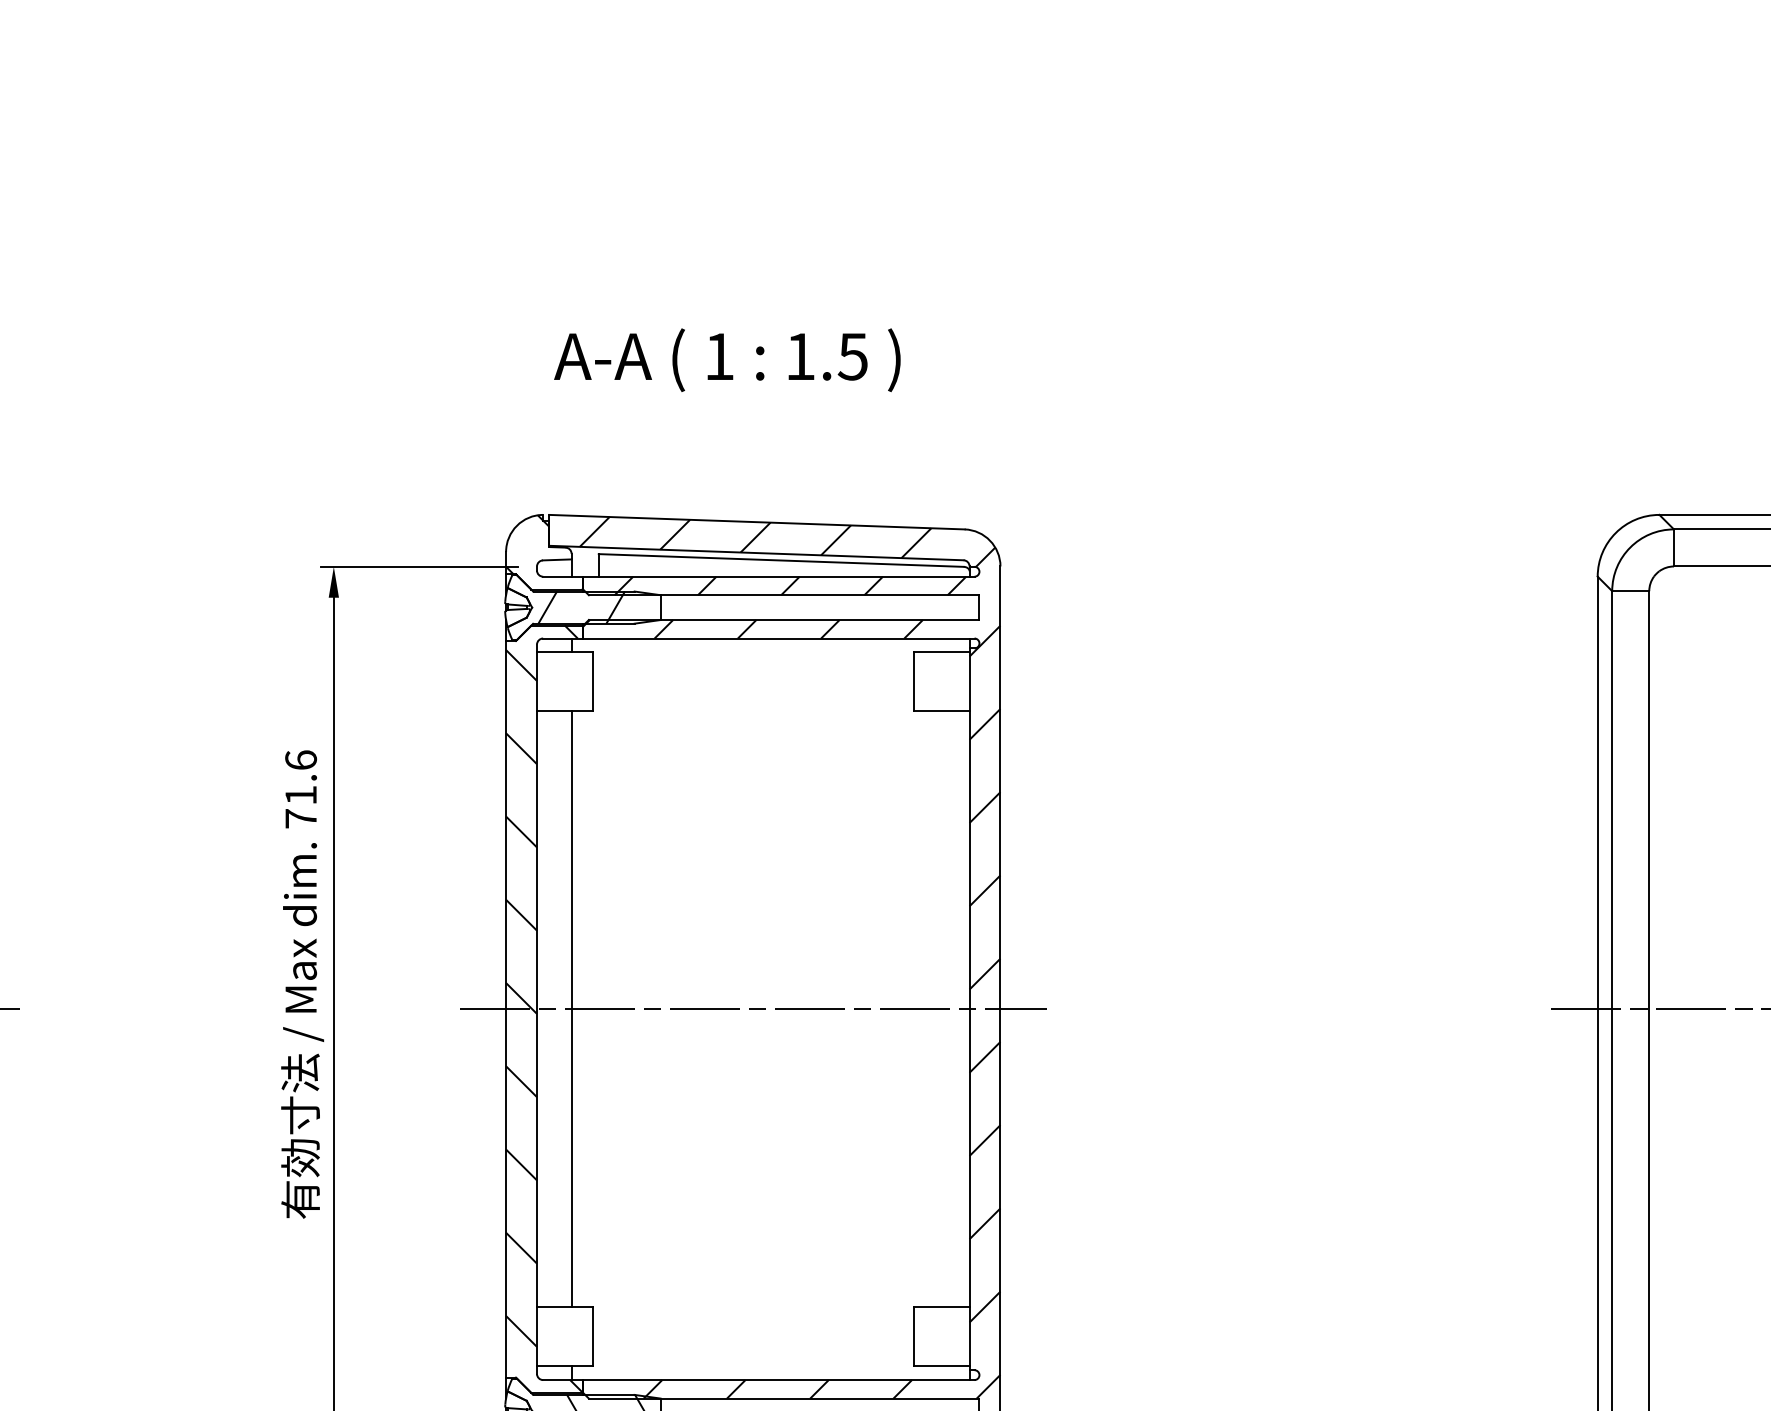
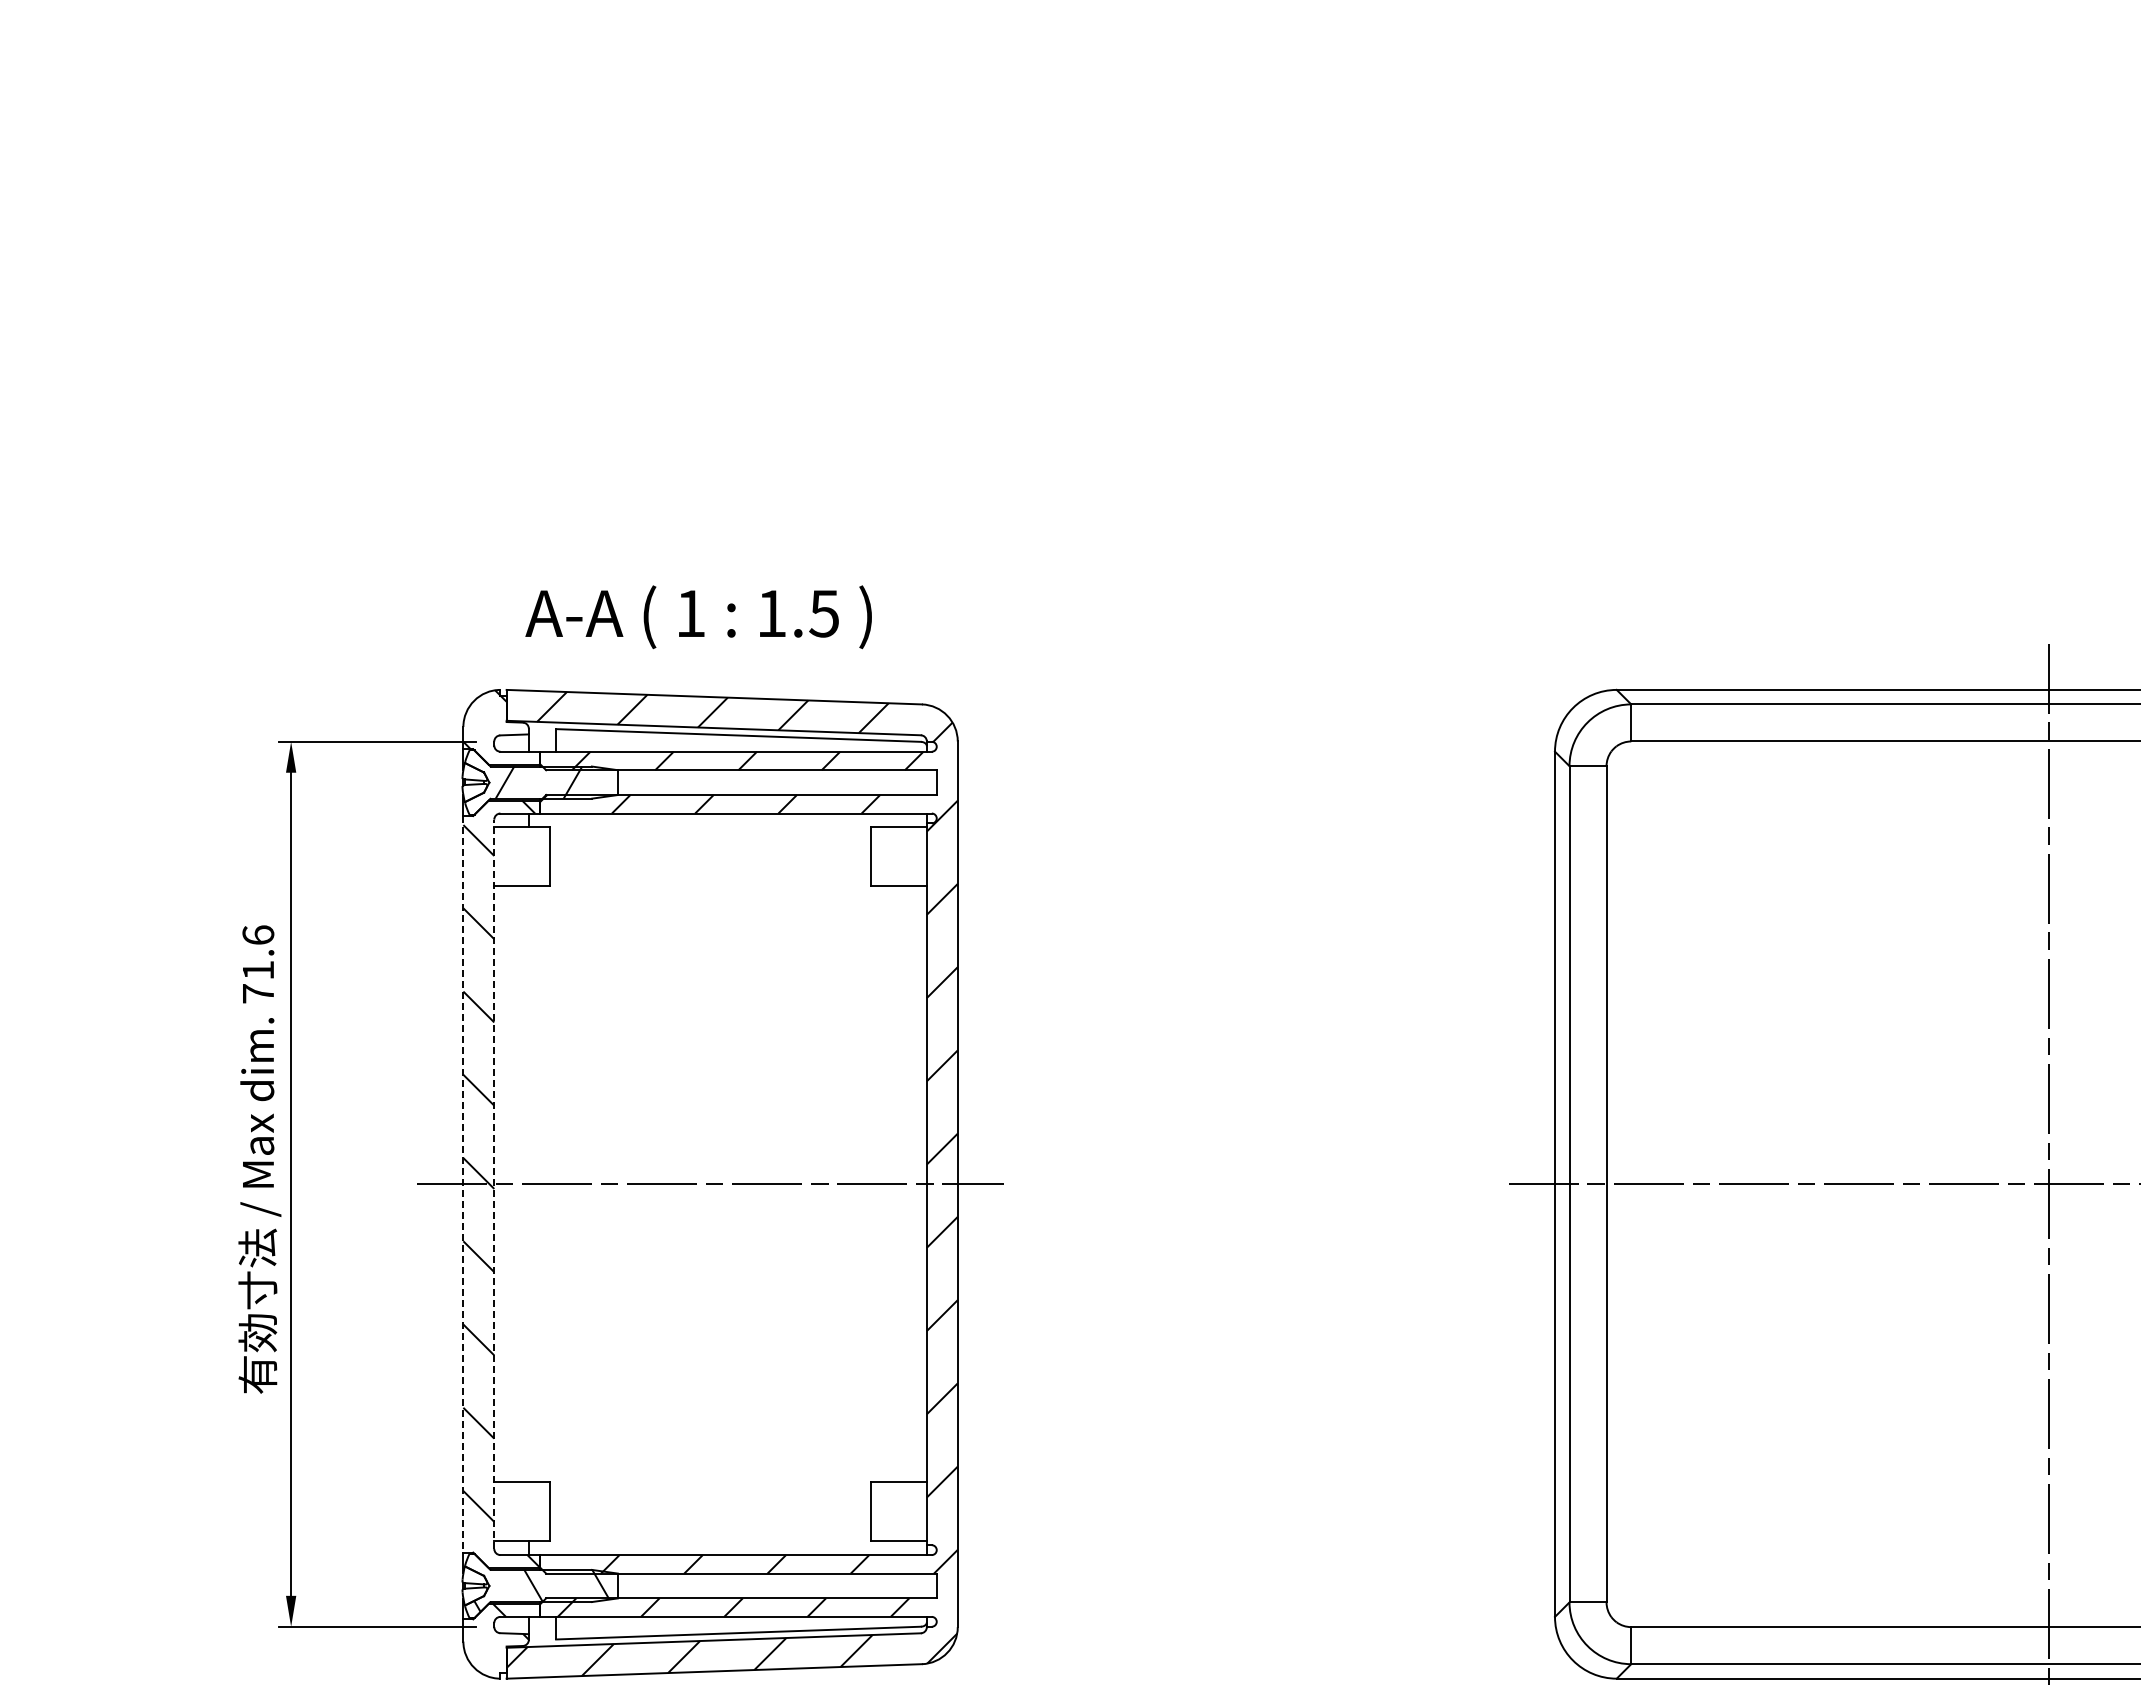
text: (727, 360) -> (698, 617), moved
line: (506, 1009) -> (463, 1184), solid -> dashed
line: (537, 1009) -> (494, 1184), solid -> dashed
line: (571, 1009) -> (528, 1184), removed

